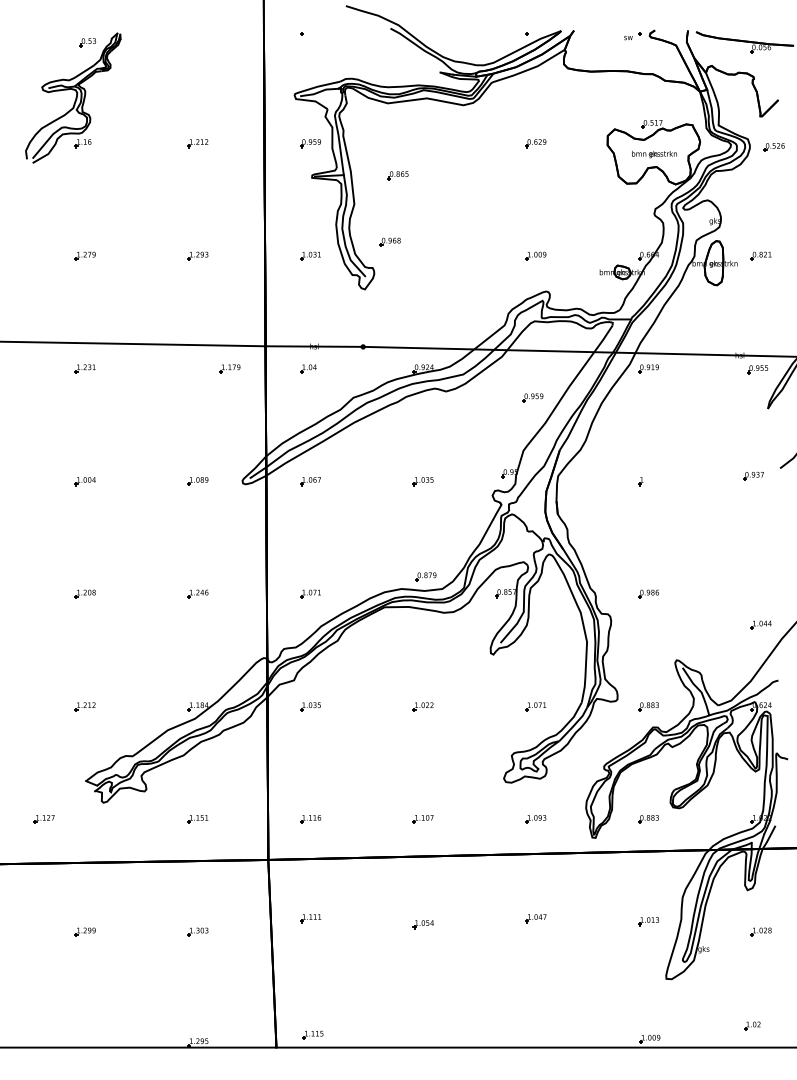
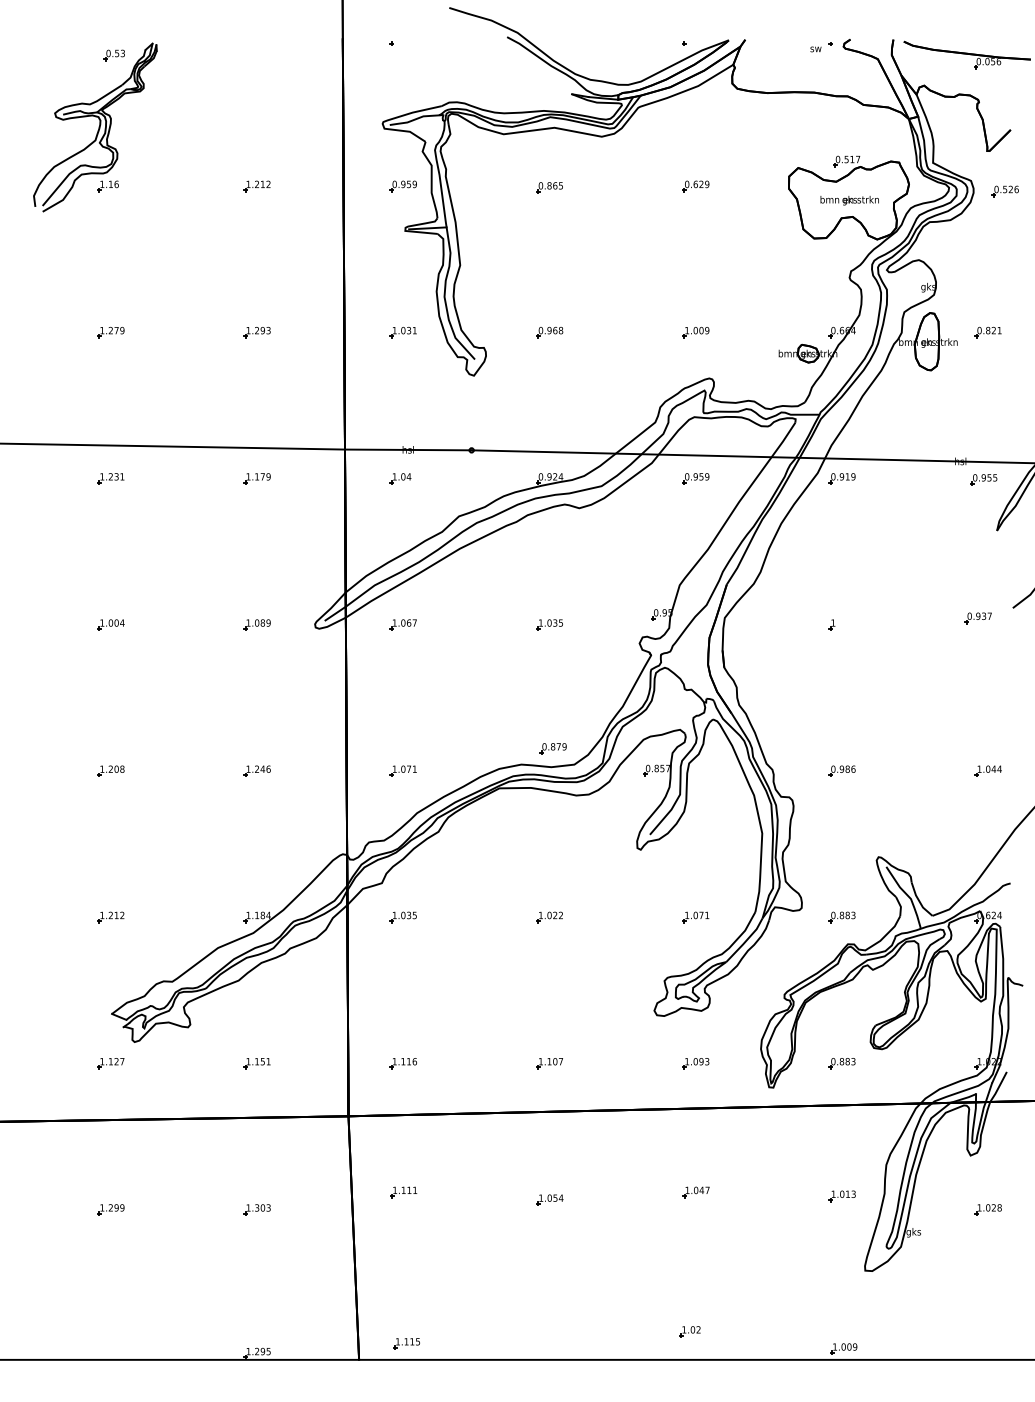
part: (397, 175) -> (548, 187), moved
part: (389, 241) -> (548, 331), moved
part: (229, 368) -> (256, 478), moved
part: (532, 397) -> (695, 478), moved
part: (760, 624) -> (987, 770), moved
part: (43, 819) -> (109, 1063), moved
part: (752, 1025) -> (690, 1331), moved

